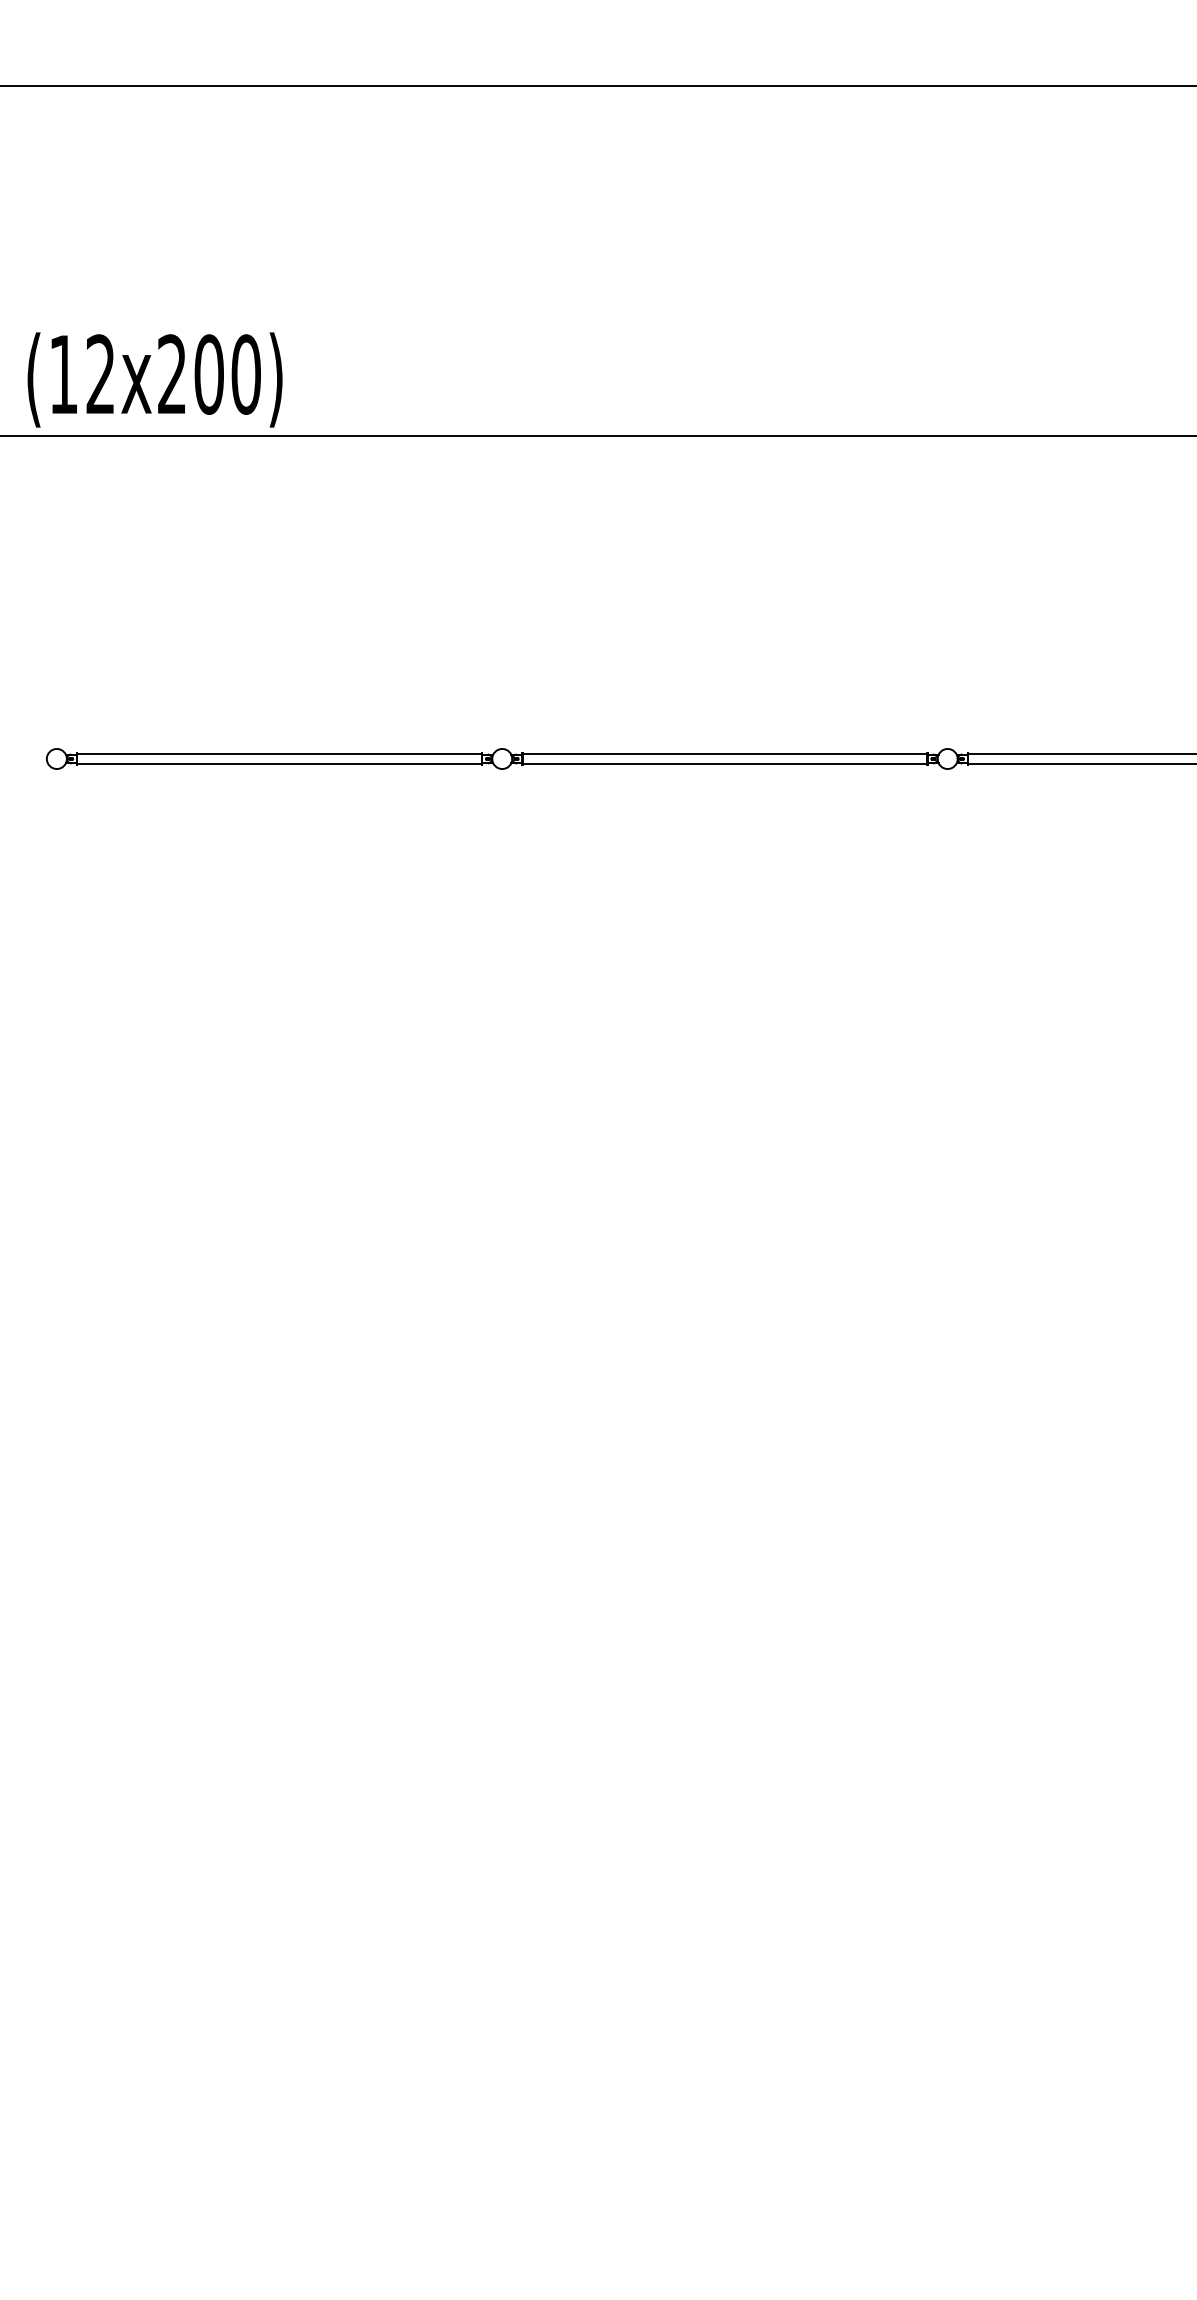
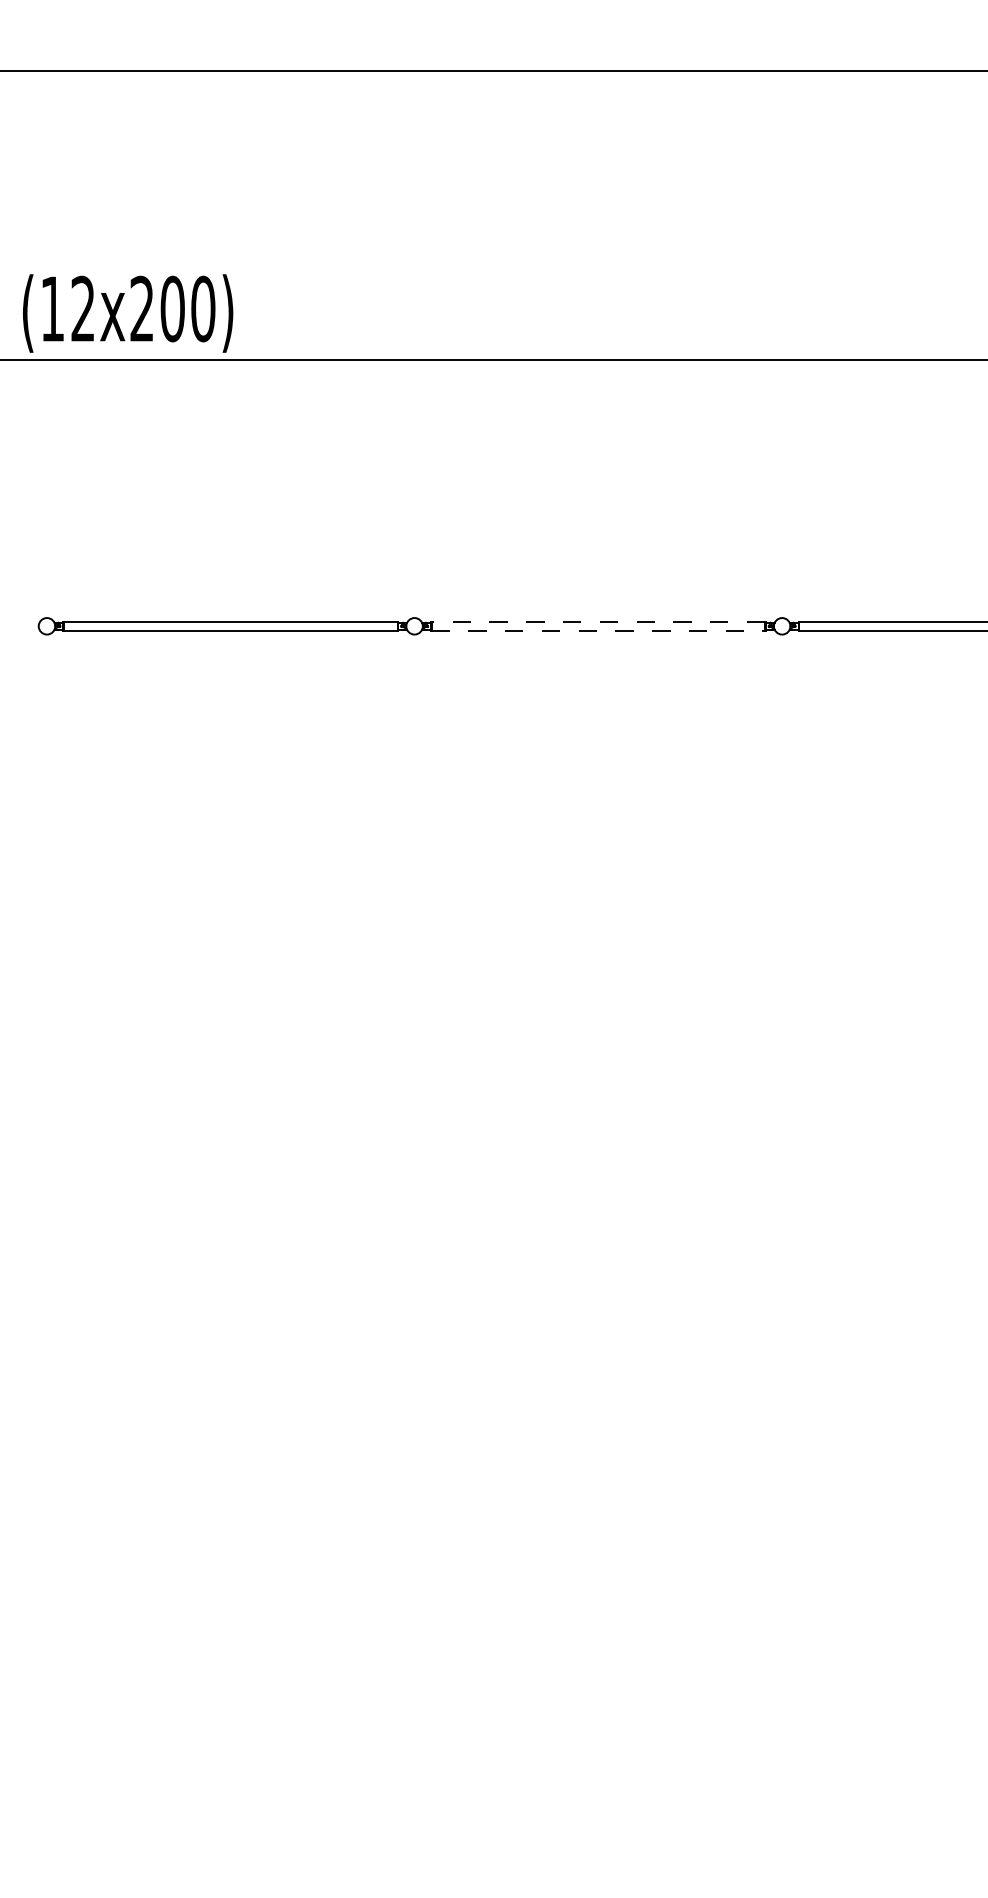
line: (725, 753) -> (598, 621), solid -> dashed
line: (725, 764) -> (598, 630), solid -> dashed

